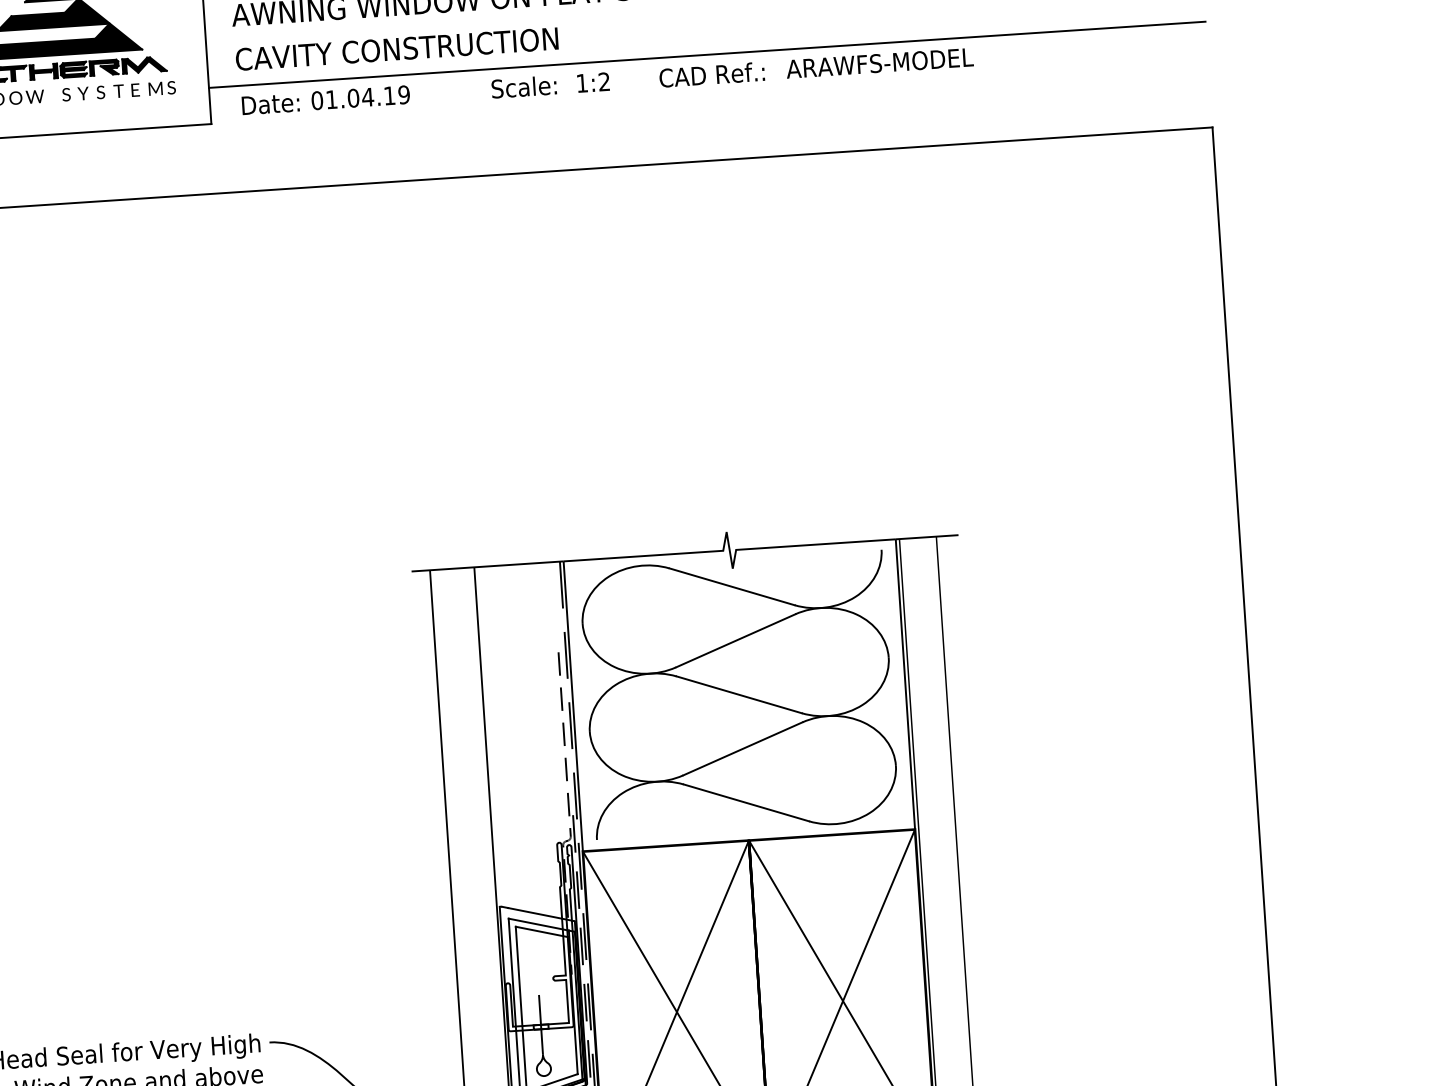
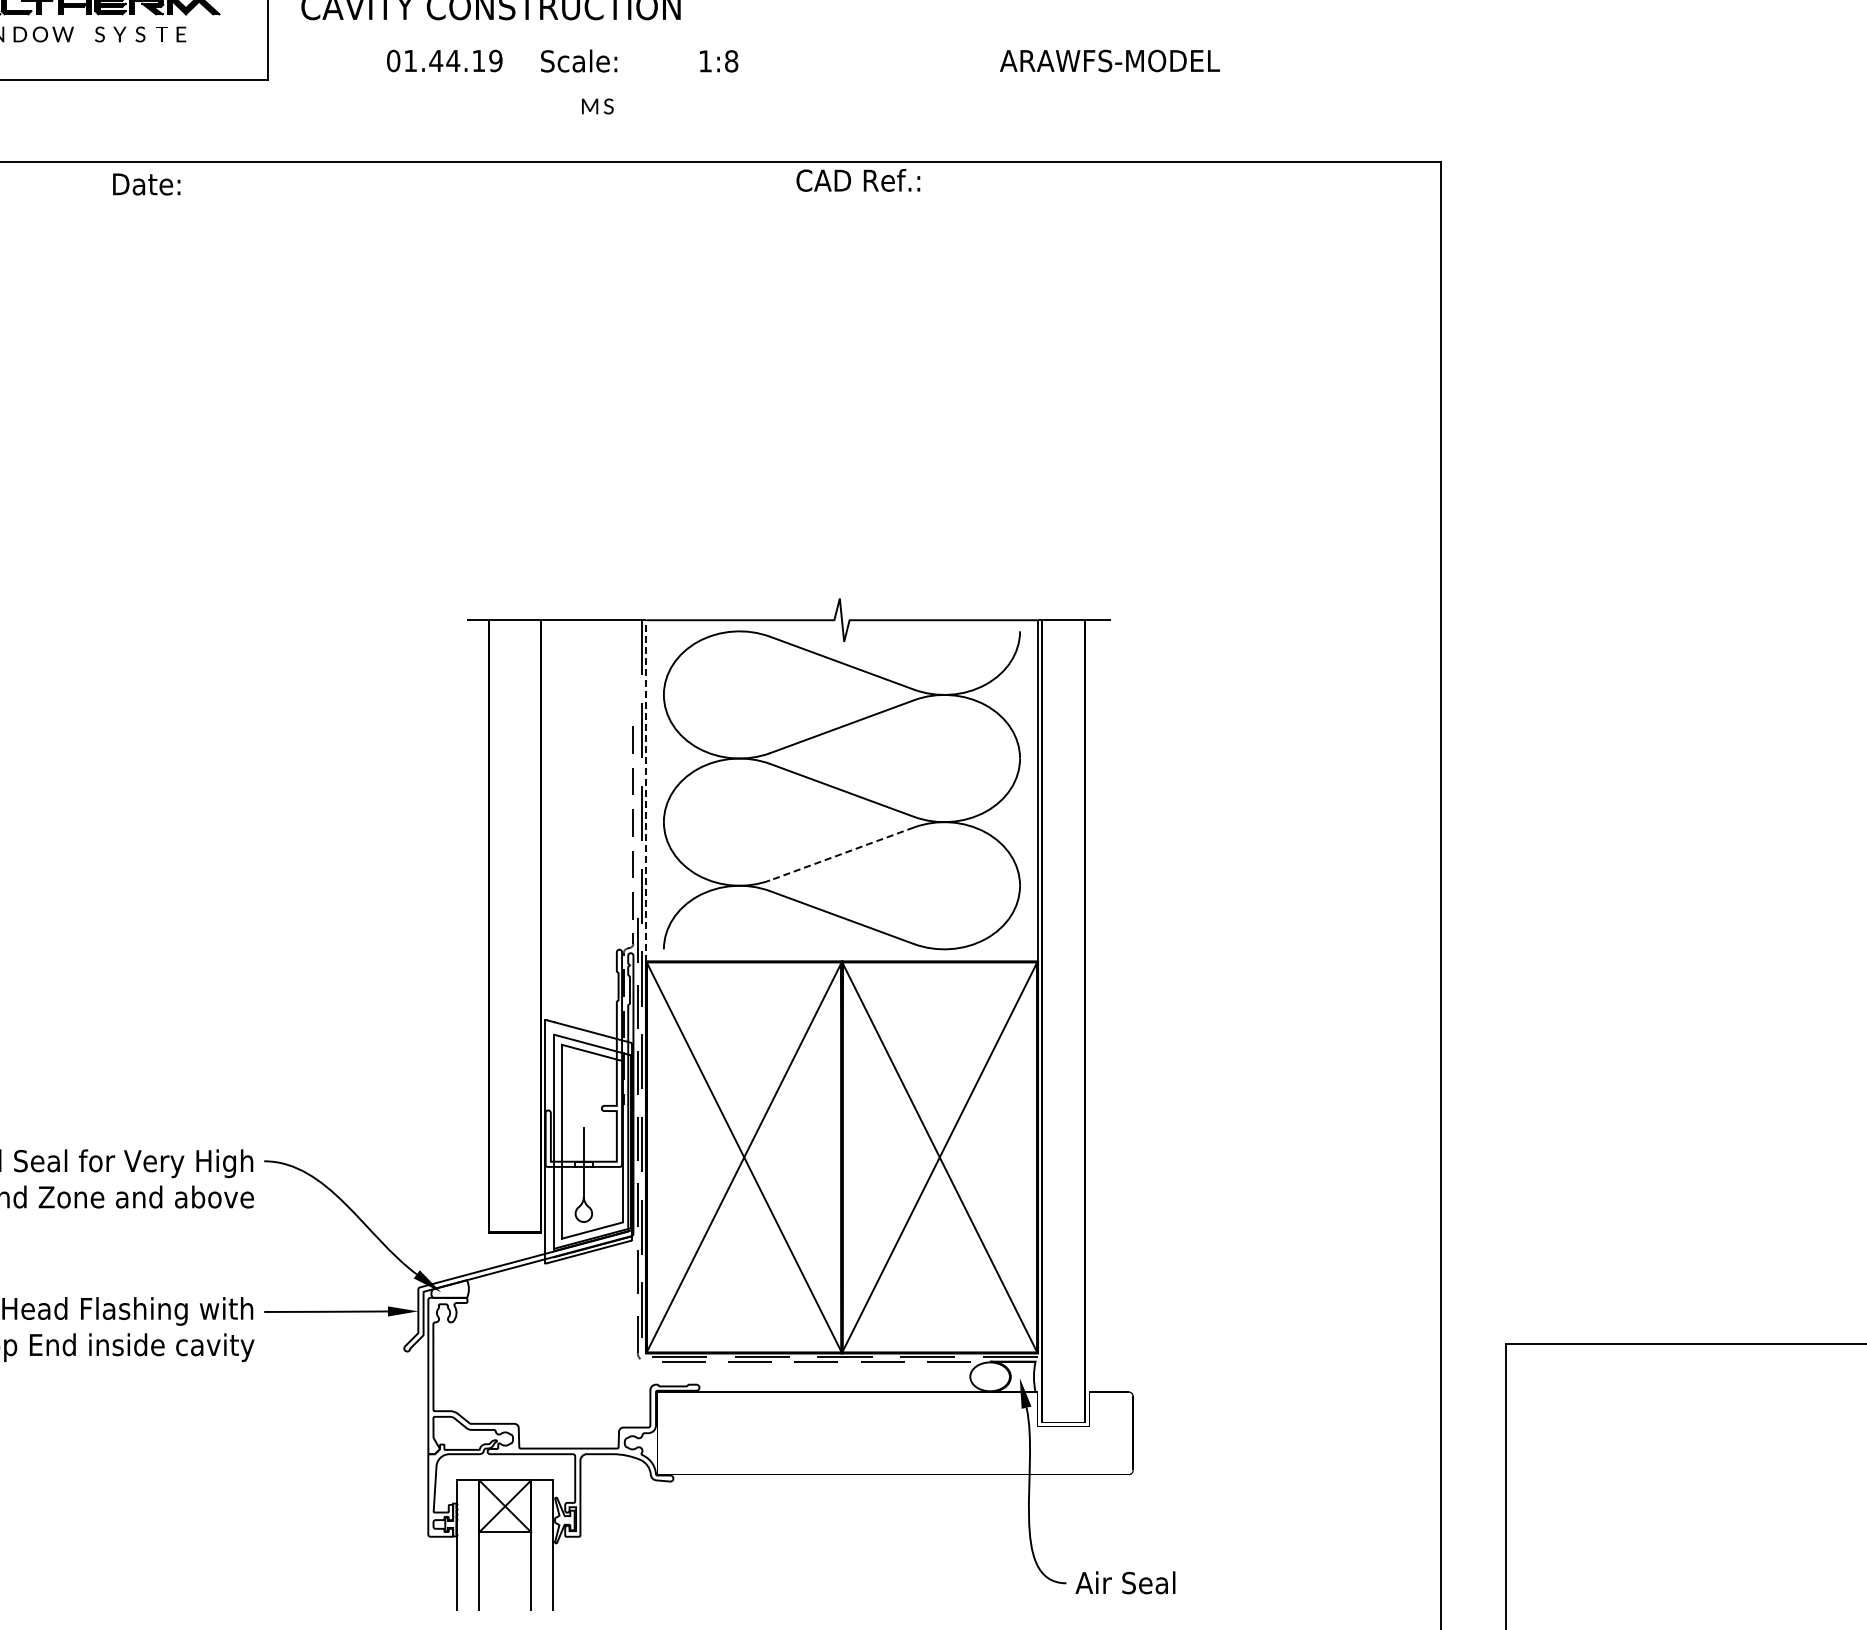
line: (706, 54) -> (853, 37), removed
text: (880, 62) -> (1110, 60), moved
text: (712, 74) -> (858, 180), moved
text: (604, 82) -> (731, 61), 1:2 -> 1:8
text: (524, 86) -> (579, 60), moved
text: (162, 88) -> (597, 106), moved
text: (353, 97) -> (436, 60), 01.04.19 -> 01.44.19
text: (270, 104) -> (146, 184), moved
line: (573, 706) -> (646, 791), solid -> dashed
line: (743, 748) -> (842, 853), solid -> dashed

